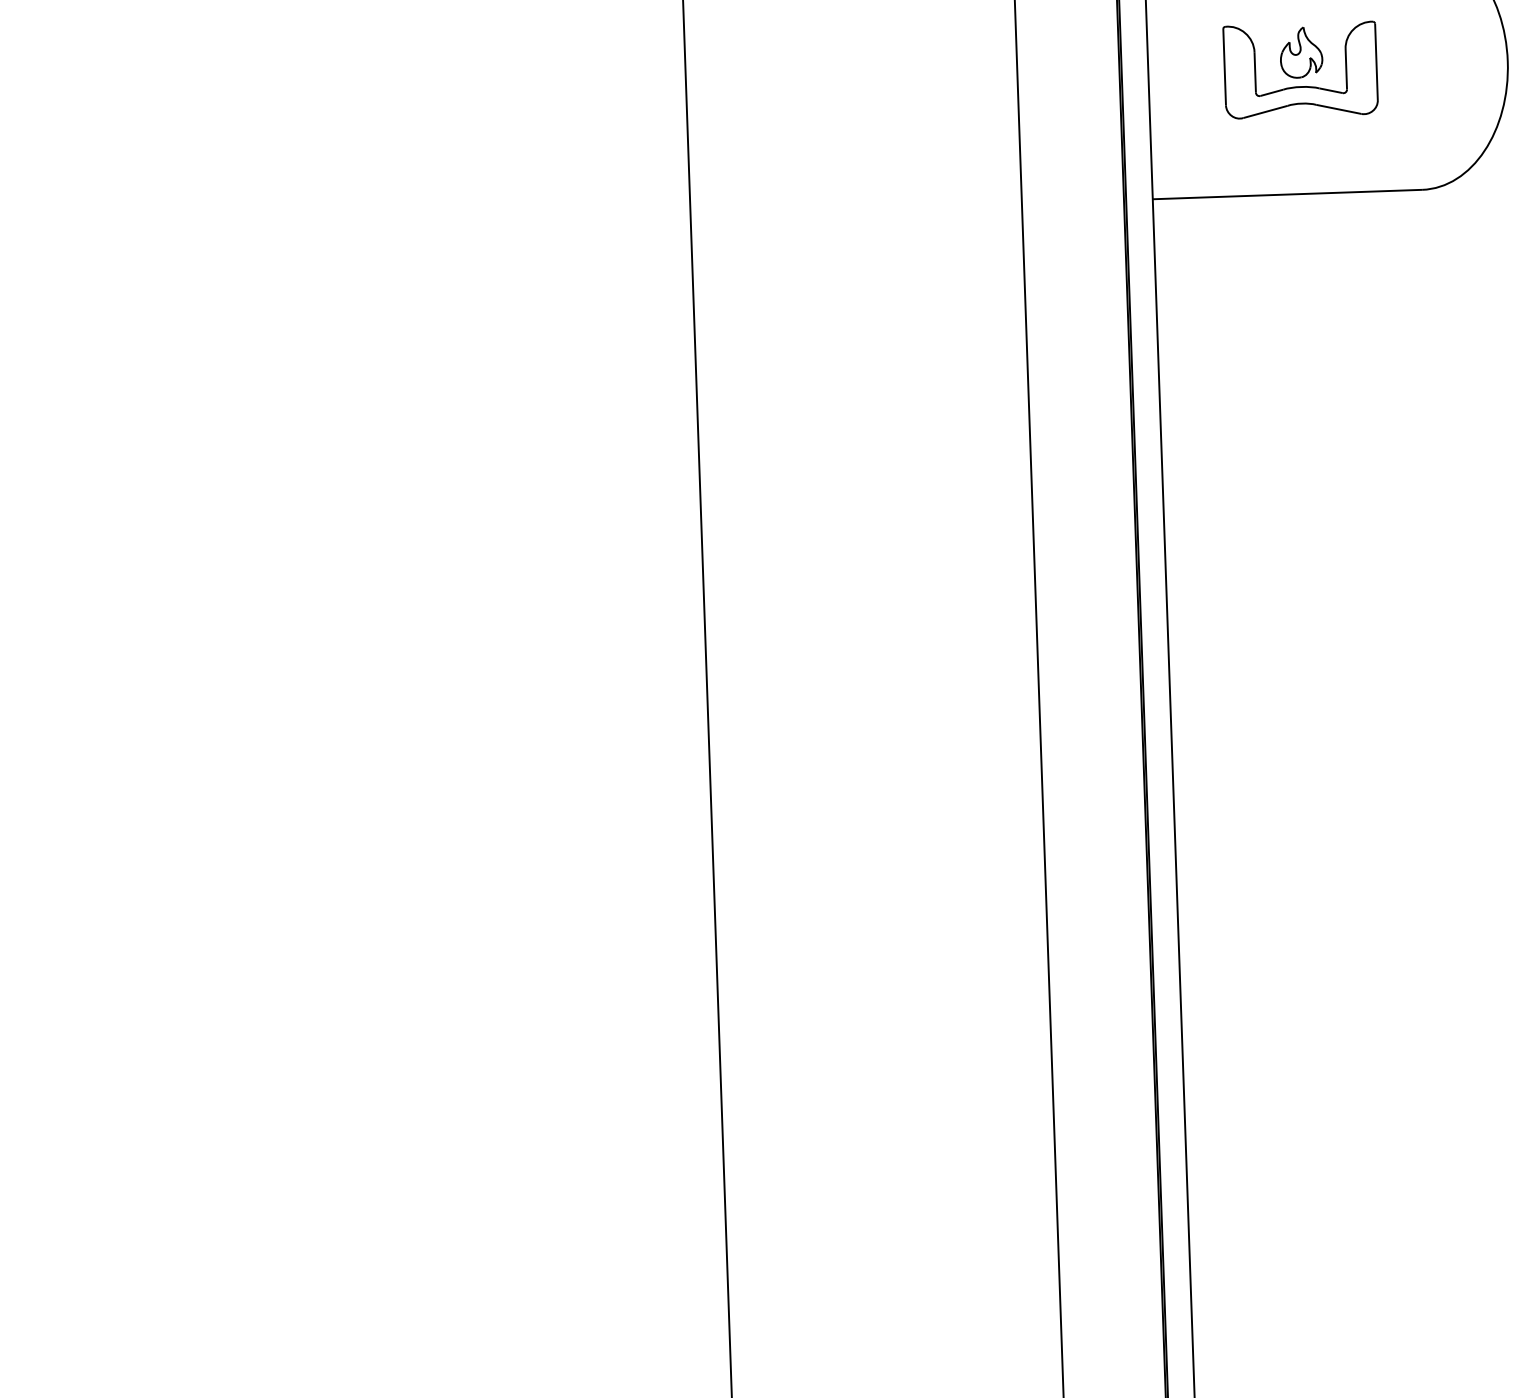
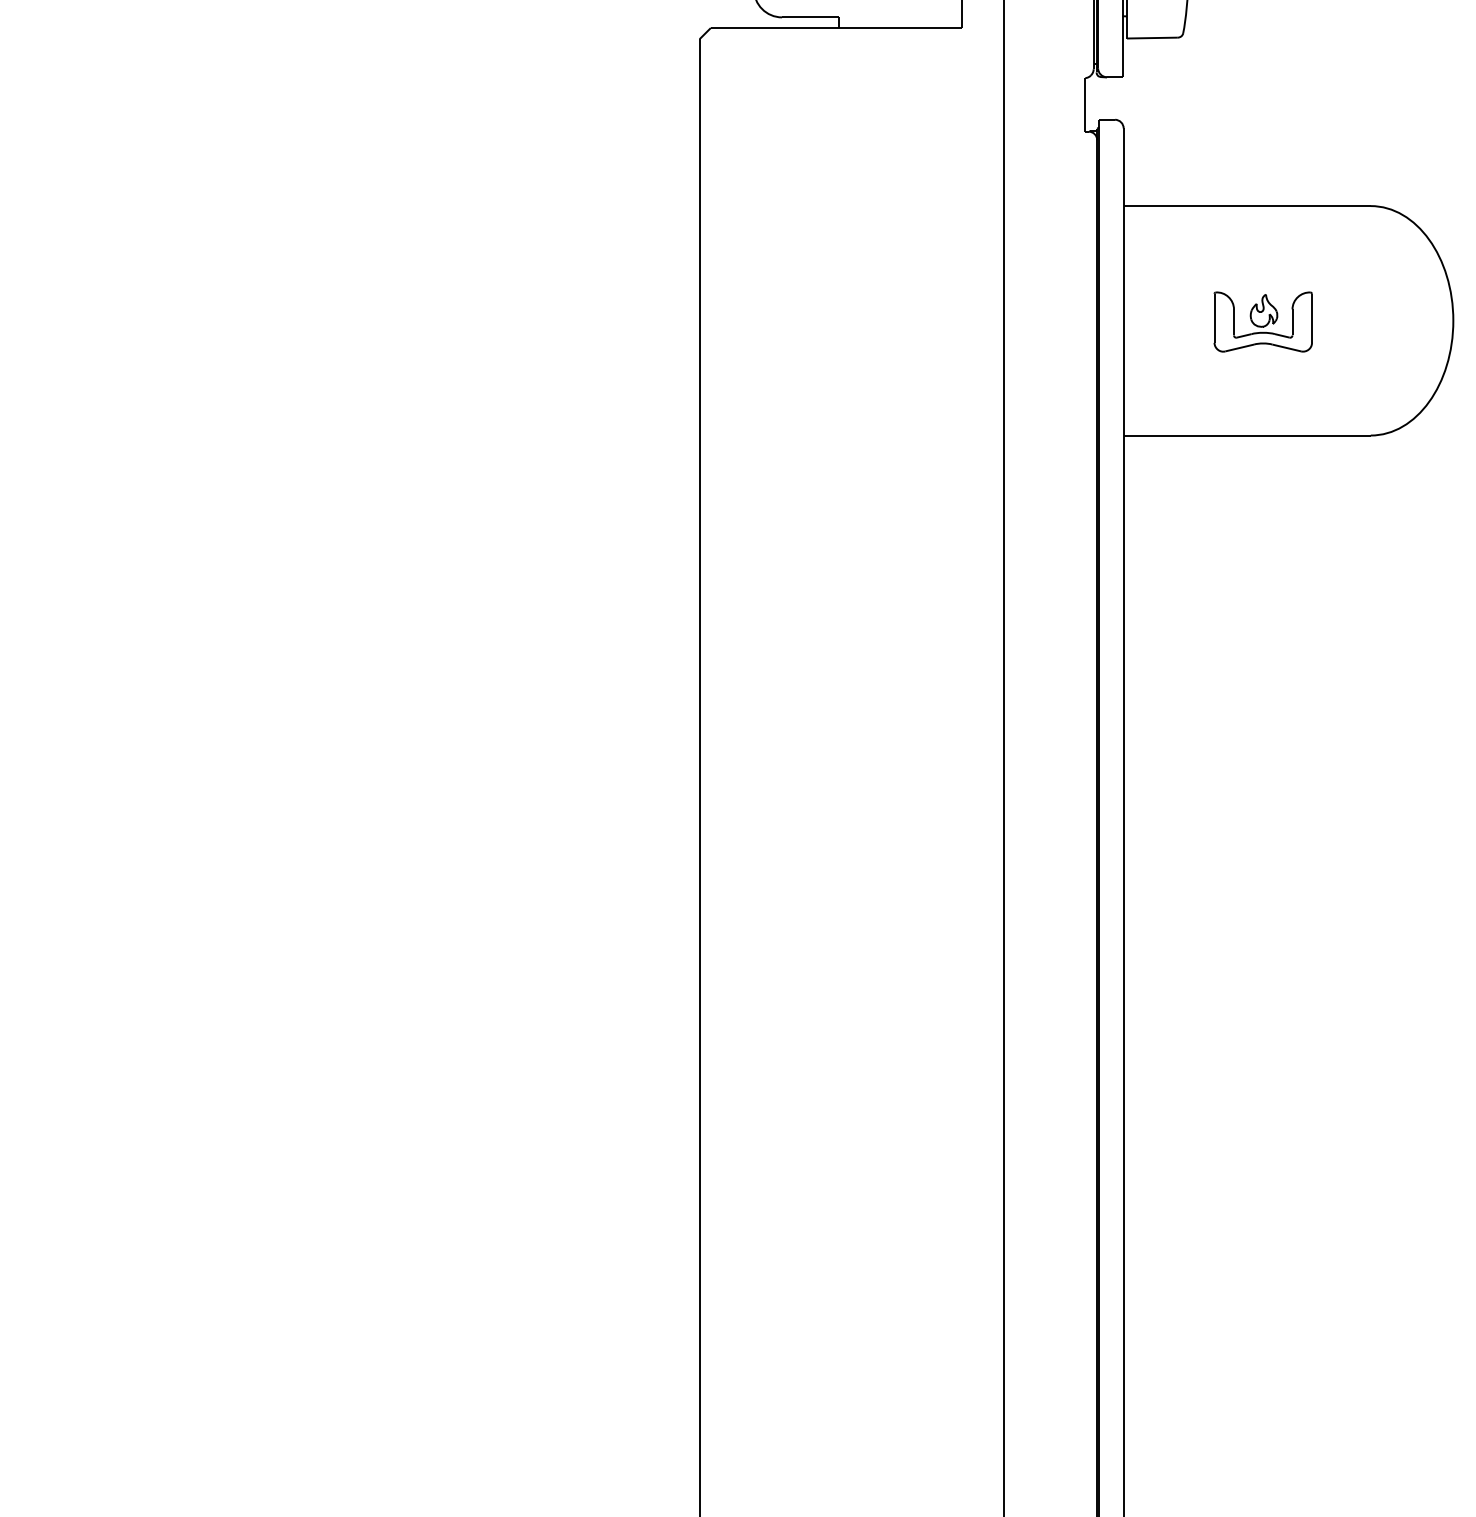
part: (1299, 69) -> (1262, 321), size x0.7

